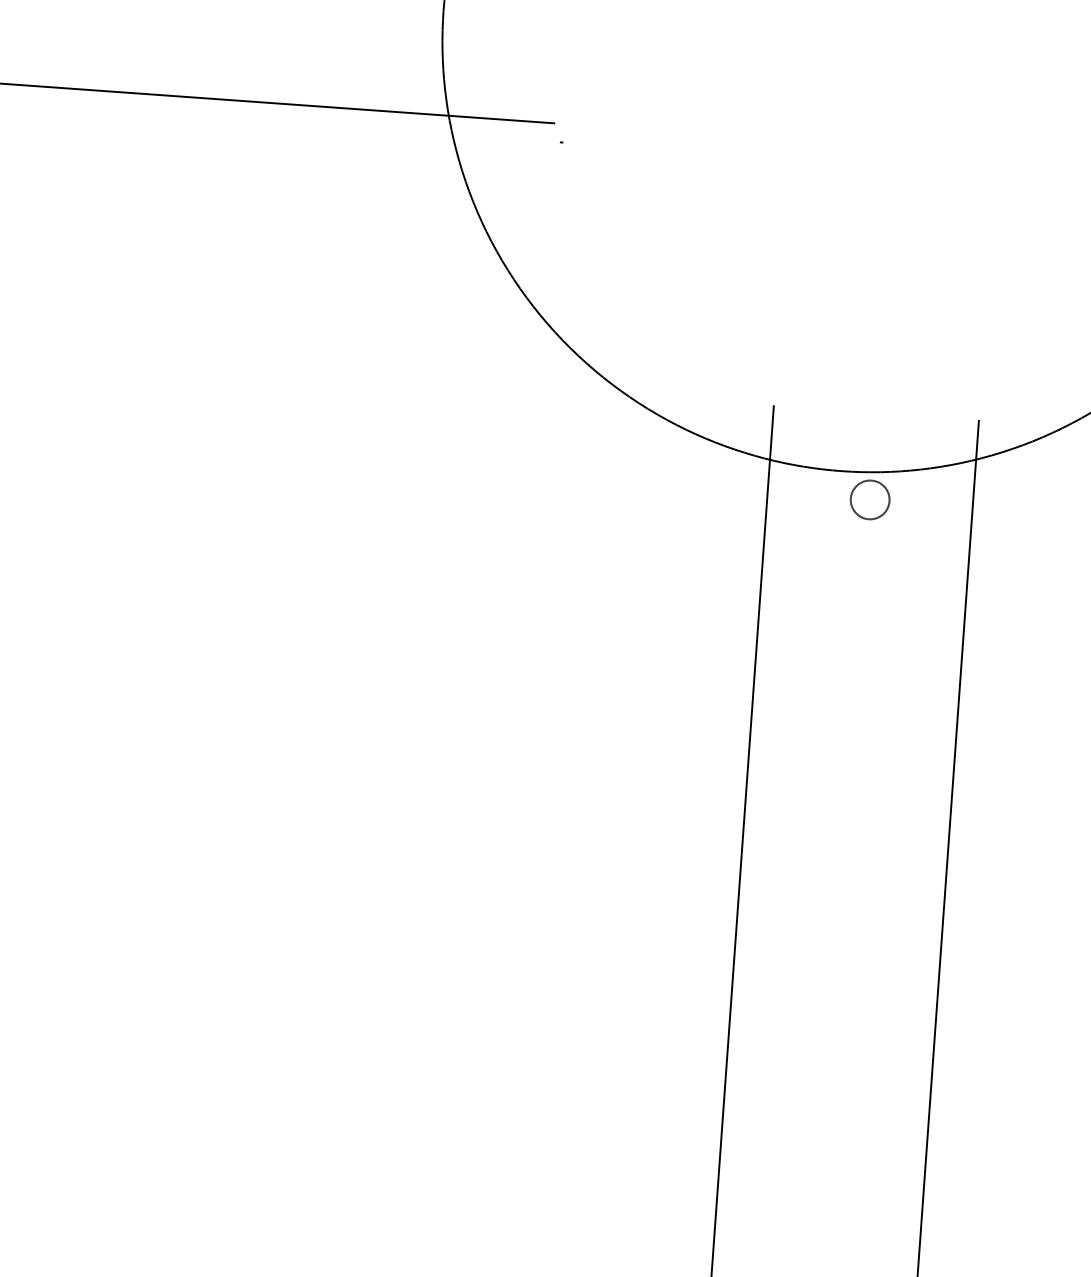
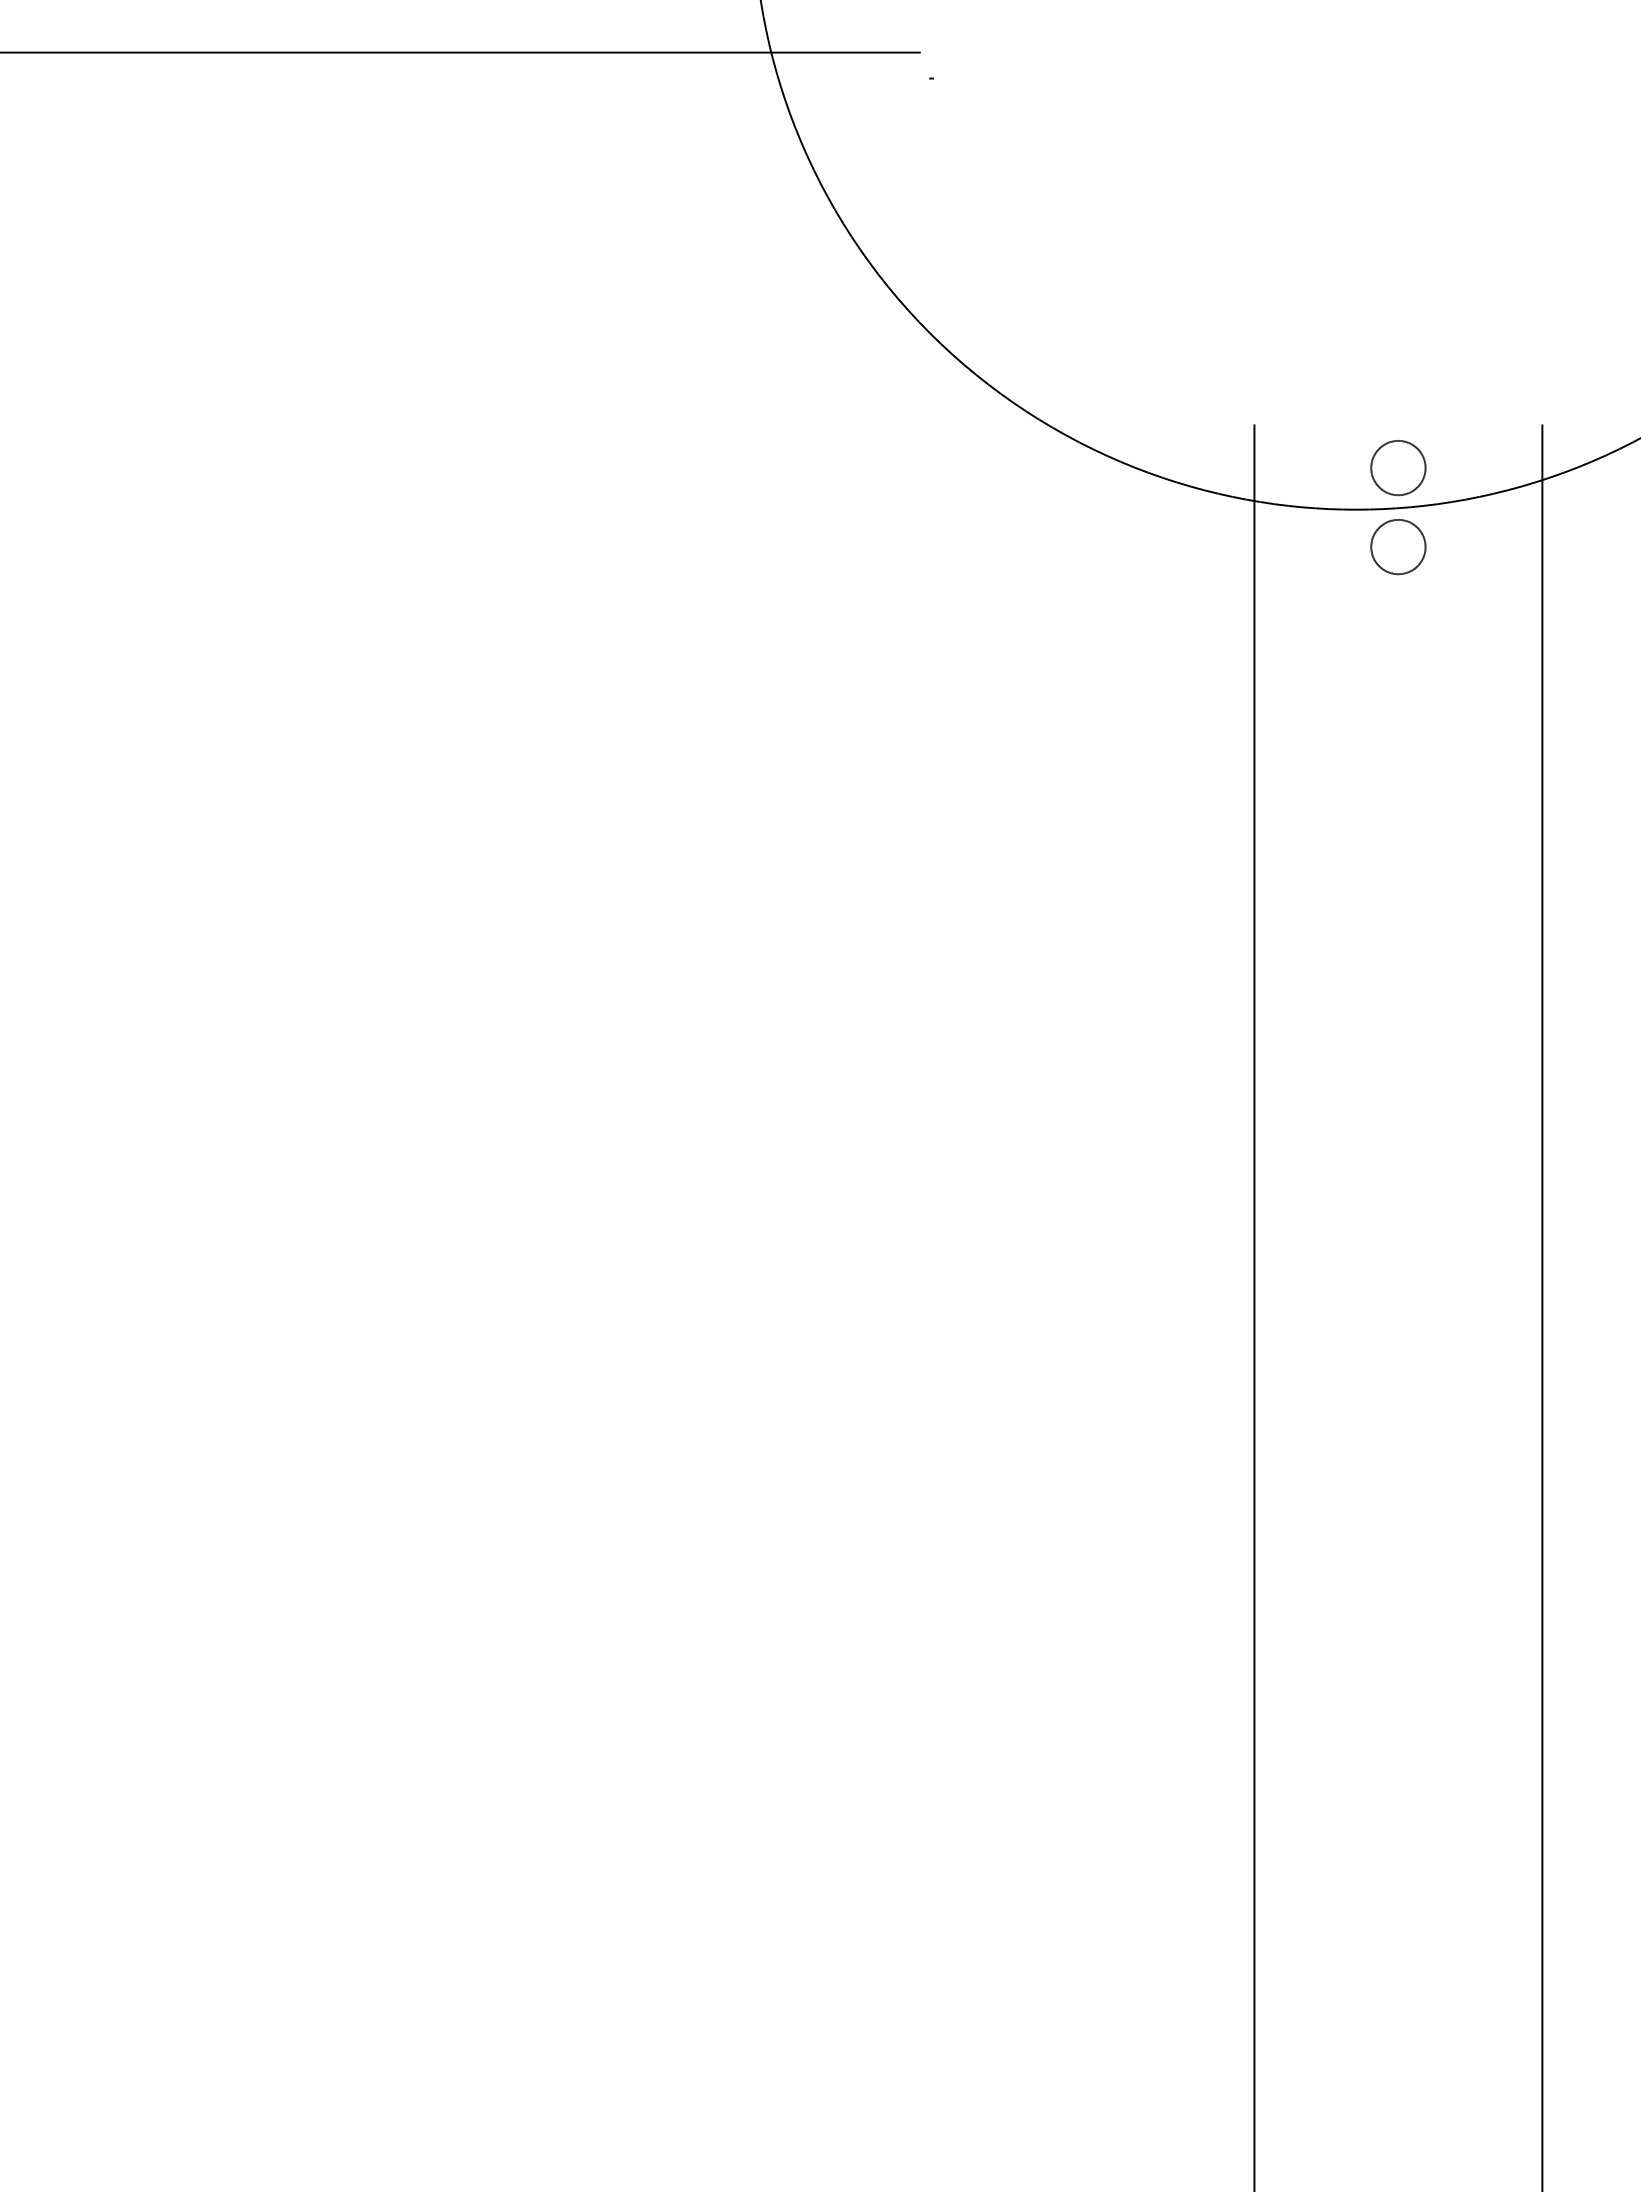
part: (874, 443) -> (1398, 468), added

